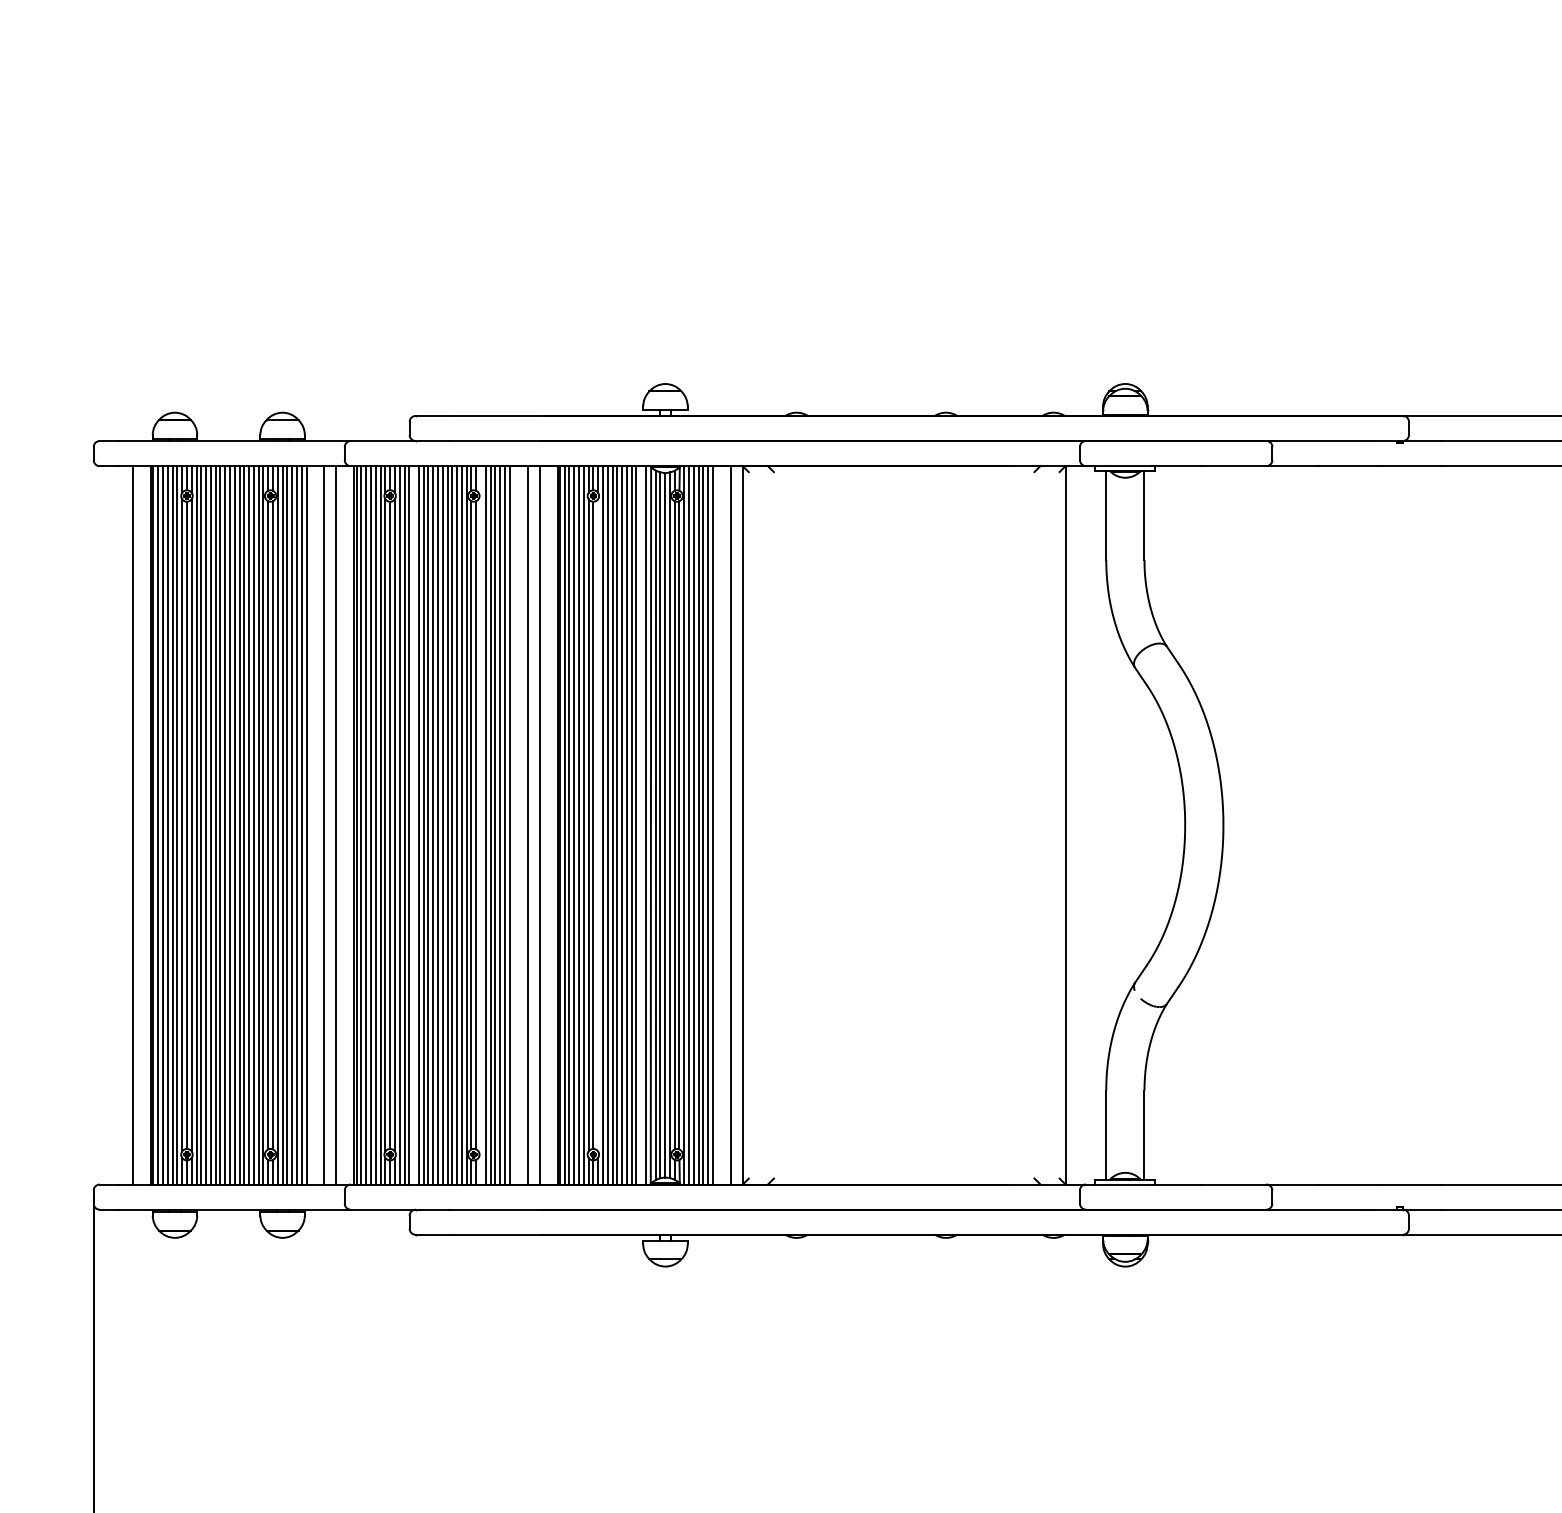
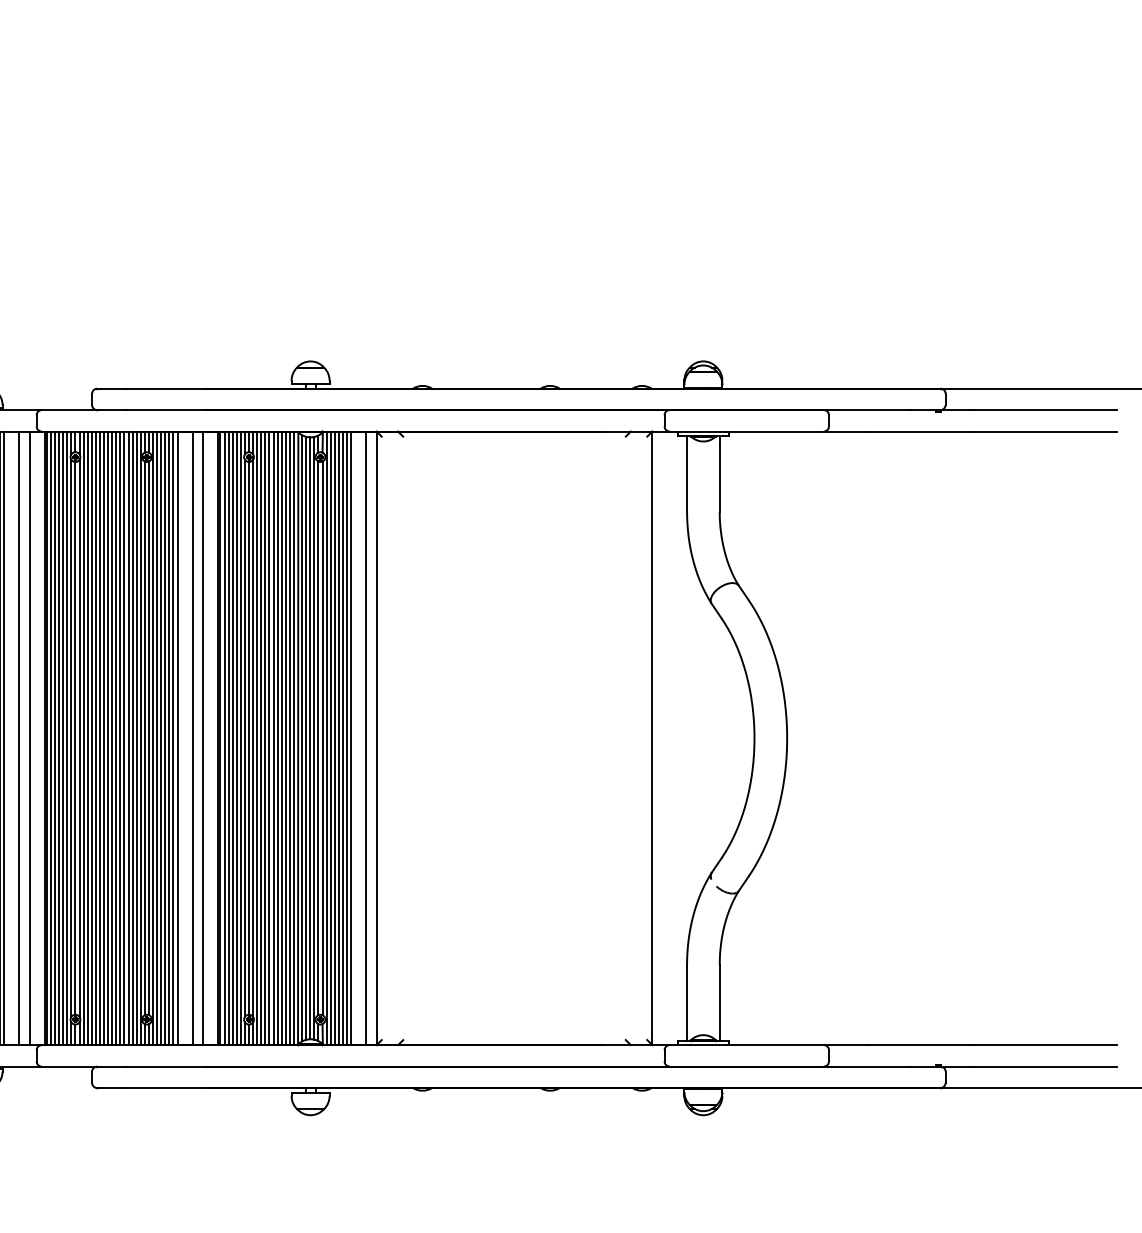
line: (414, 825) -> (96, 738), added
line: (481, 825) -> (153, 738), added
line: (598, 825) -> (253, 738), added
line: (641, 825) -> (290, 738), added

